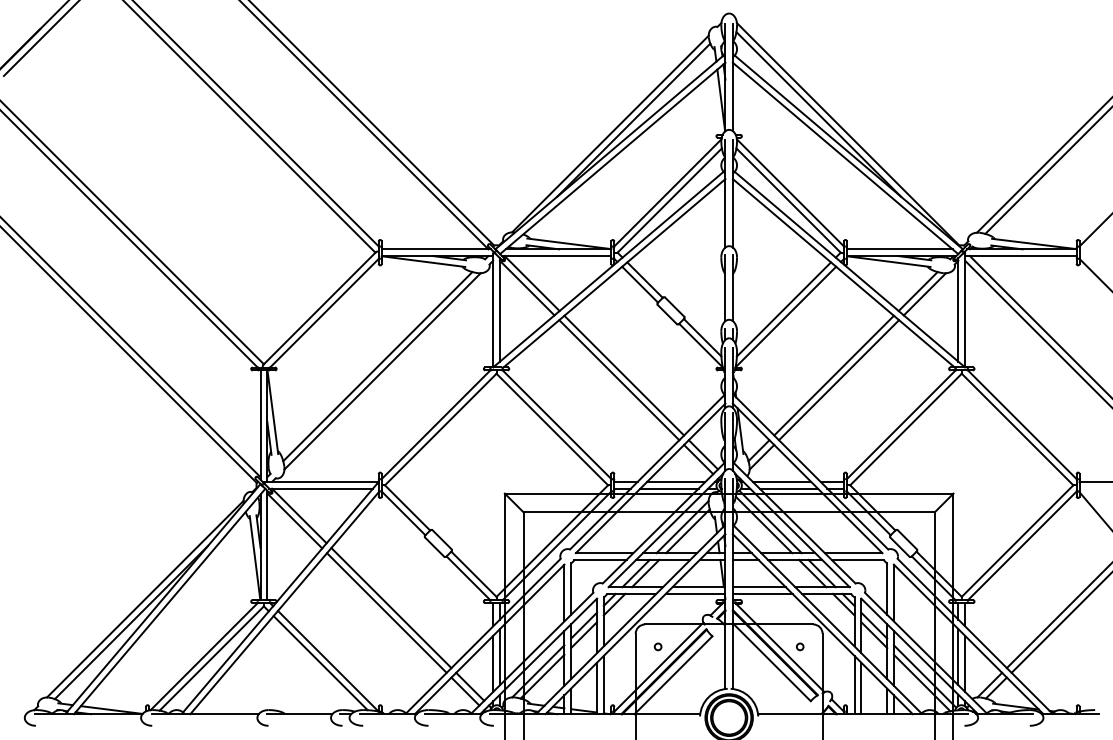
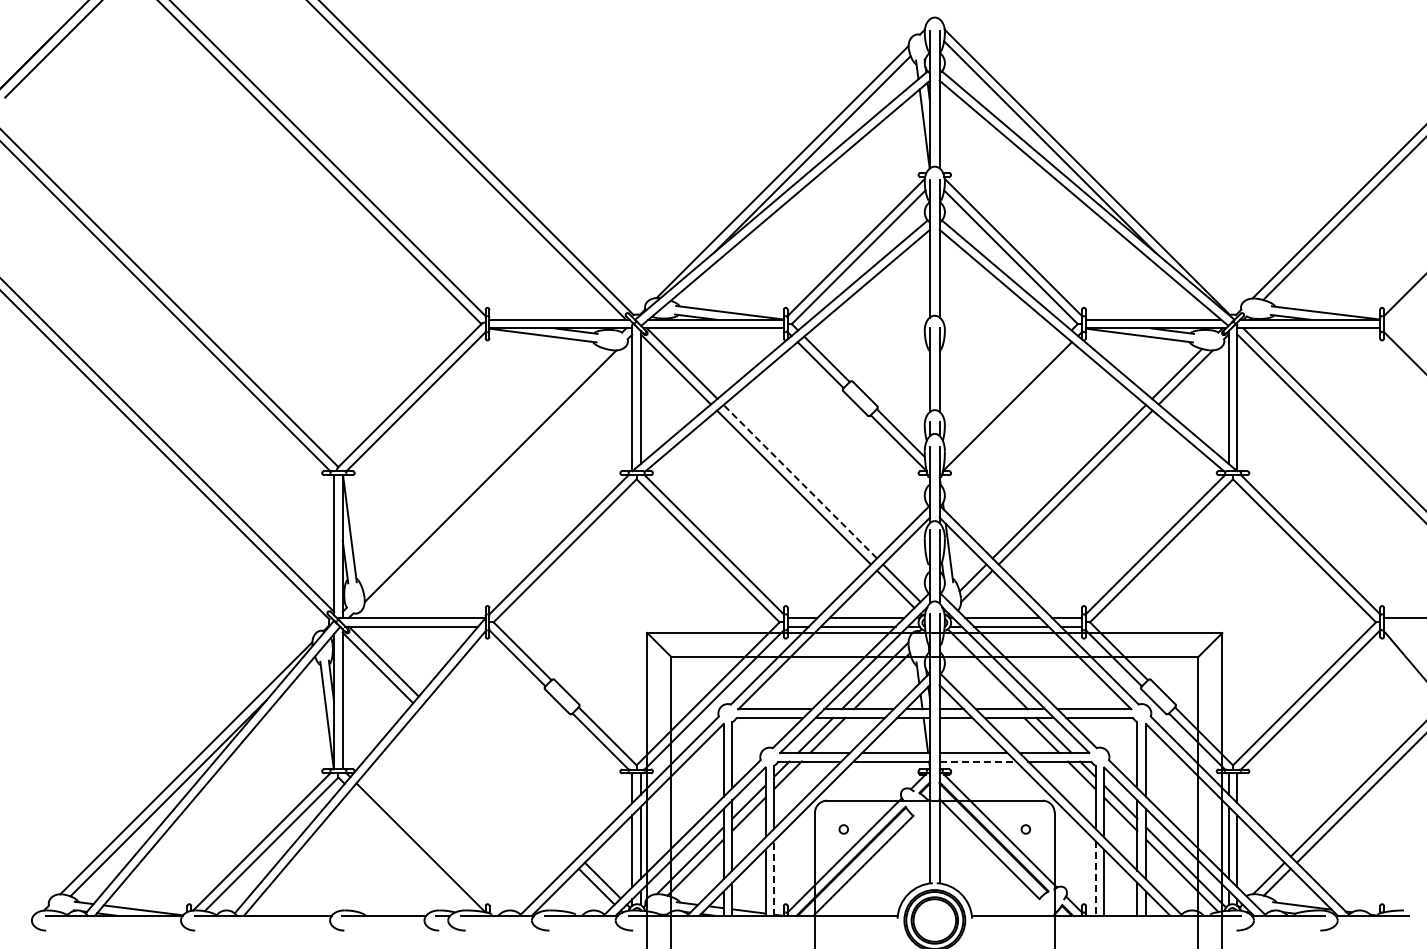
line: (783, 309) -> (1004, 396), removed
line: (377, 366) -> (484, 469), removed
line: (623, 375) -> (799, 481), solid -> dashed
line: (764, 524) -> (979, 672), removed
line: (763, 593) -> (978, 761), solid -> dashed
line: (391, 607) -> (501, 779), removed
line: (386, 612) -> (495, 785), removed
line: (320, 662) -> (410, 849), removed
line: (604, 684) -> (774, 877), solid -> dashed
line: (854, 685) -> (1095, 878), solid -> dashed

